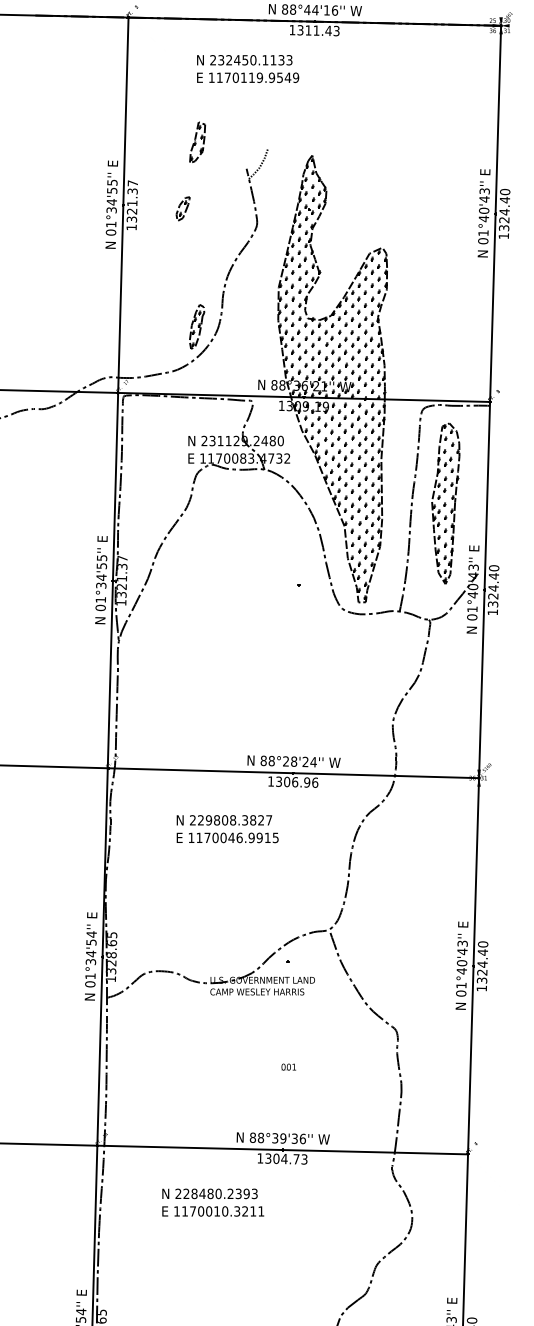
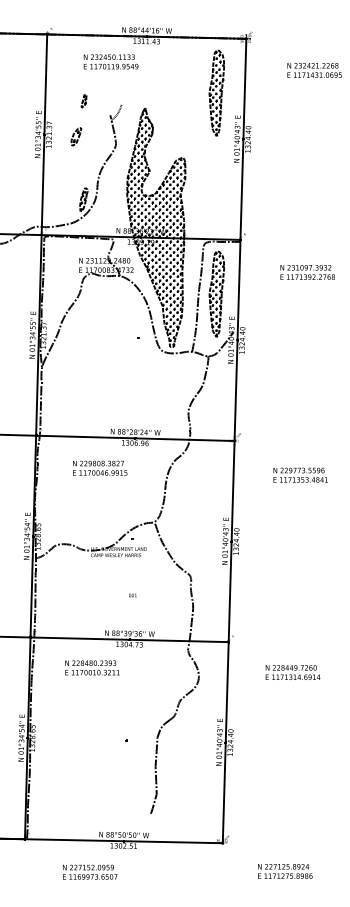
part: (445, 126) -> (216, 92), added
part: (196, 141) -> (83, 100), size x0.6
part: (183, 208) -> (76, 136), size x1.4

